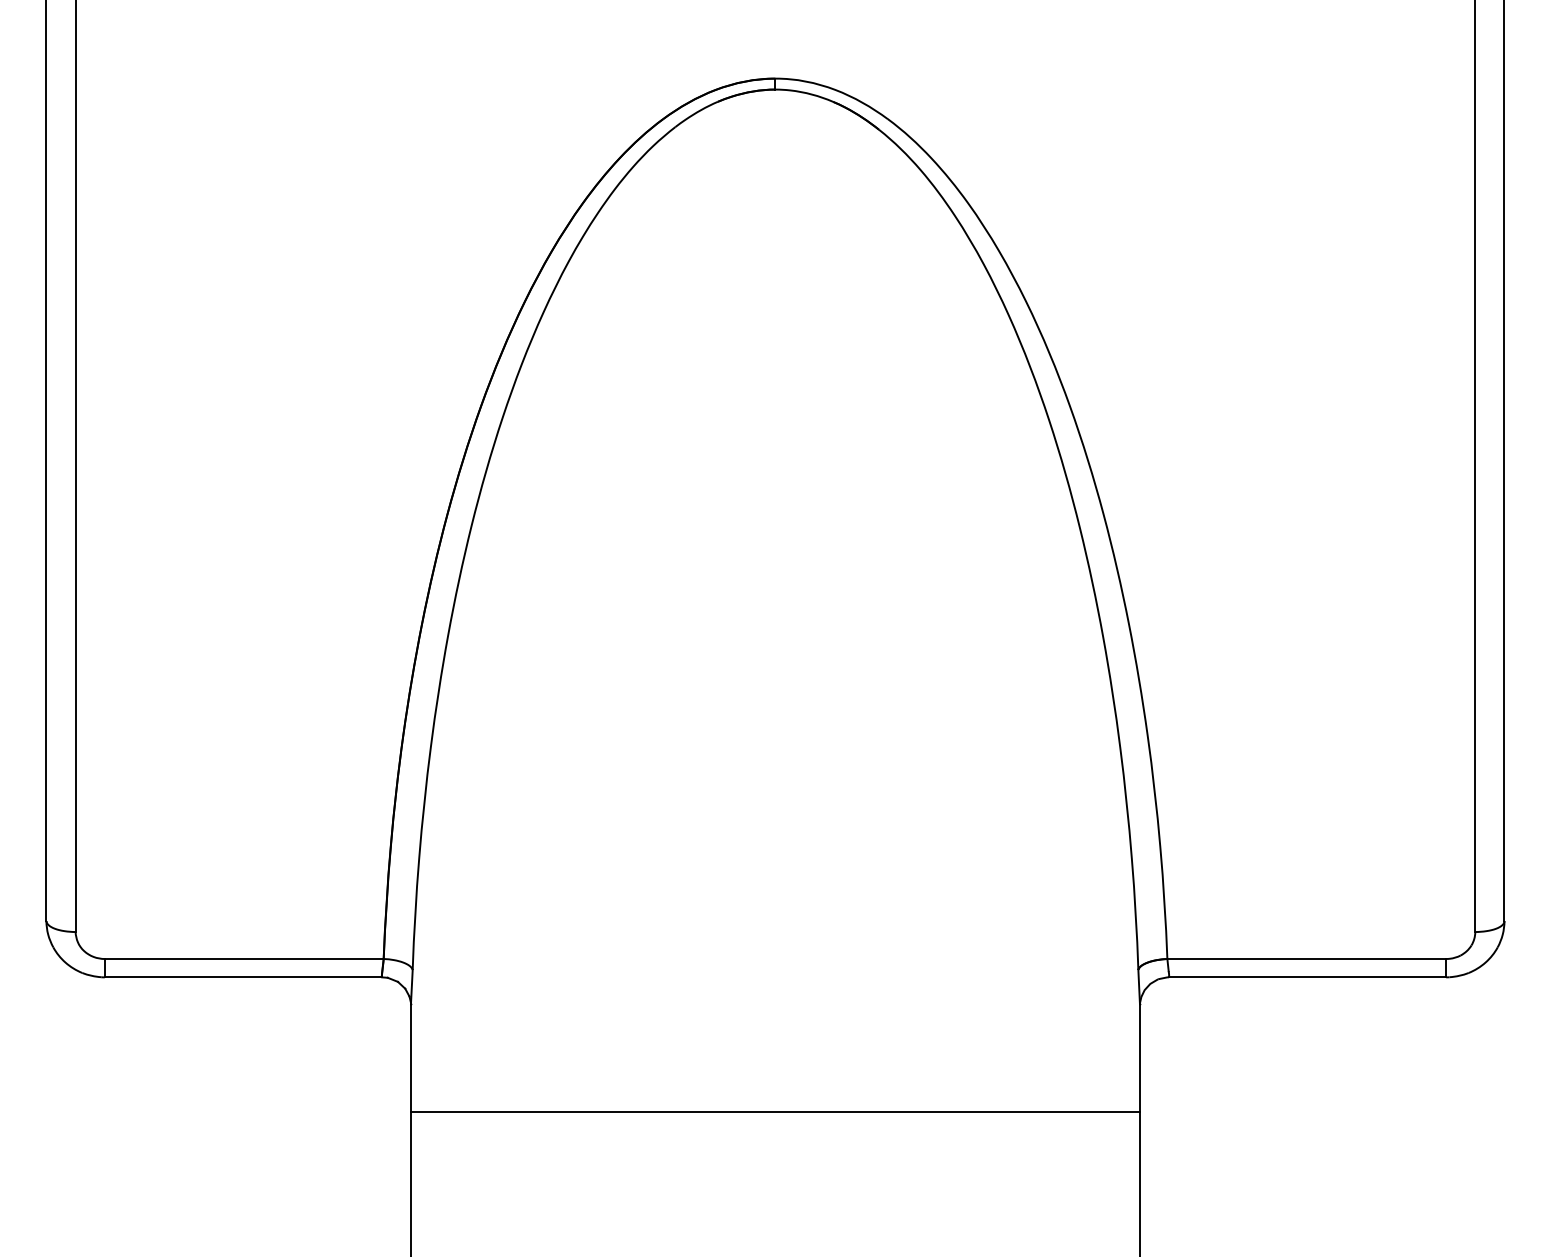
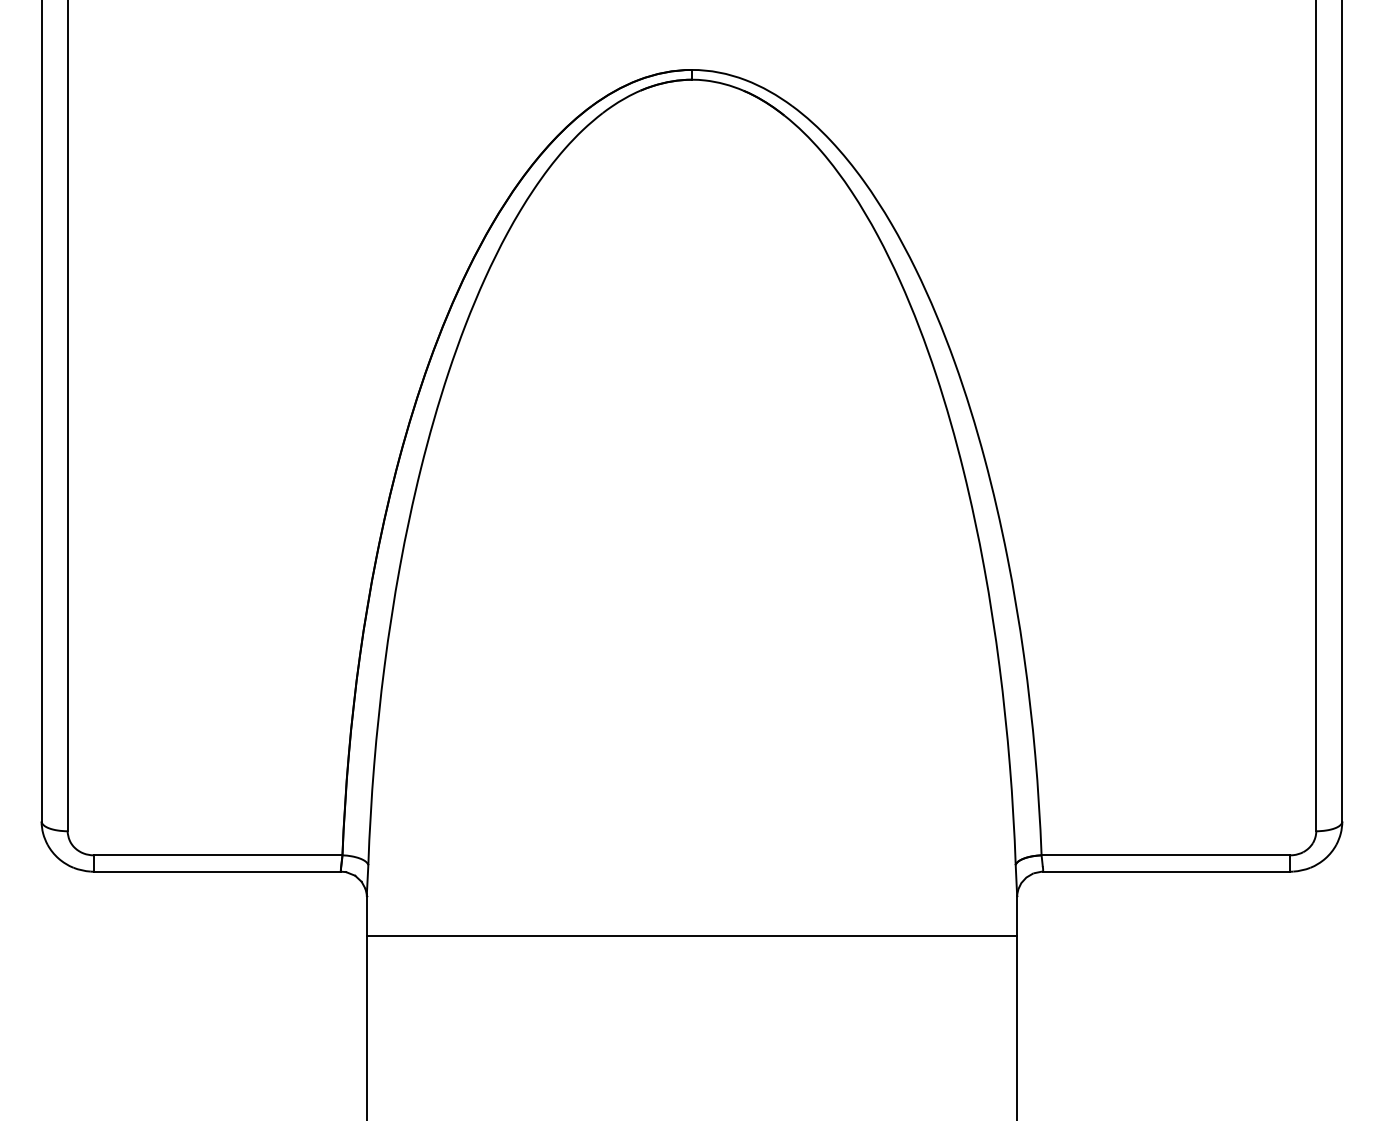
line: (774, 1111) -> (691, 936), moved

